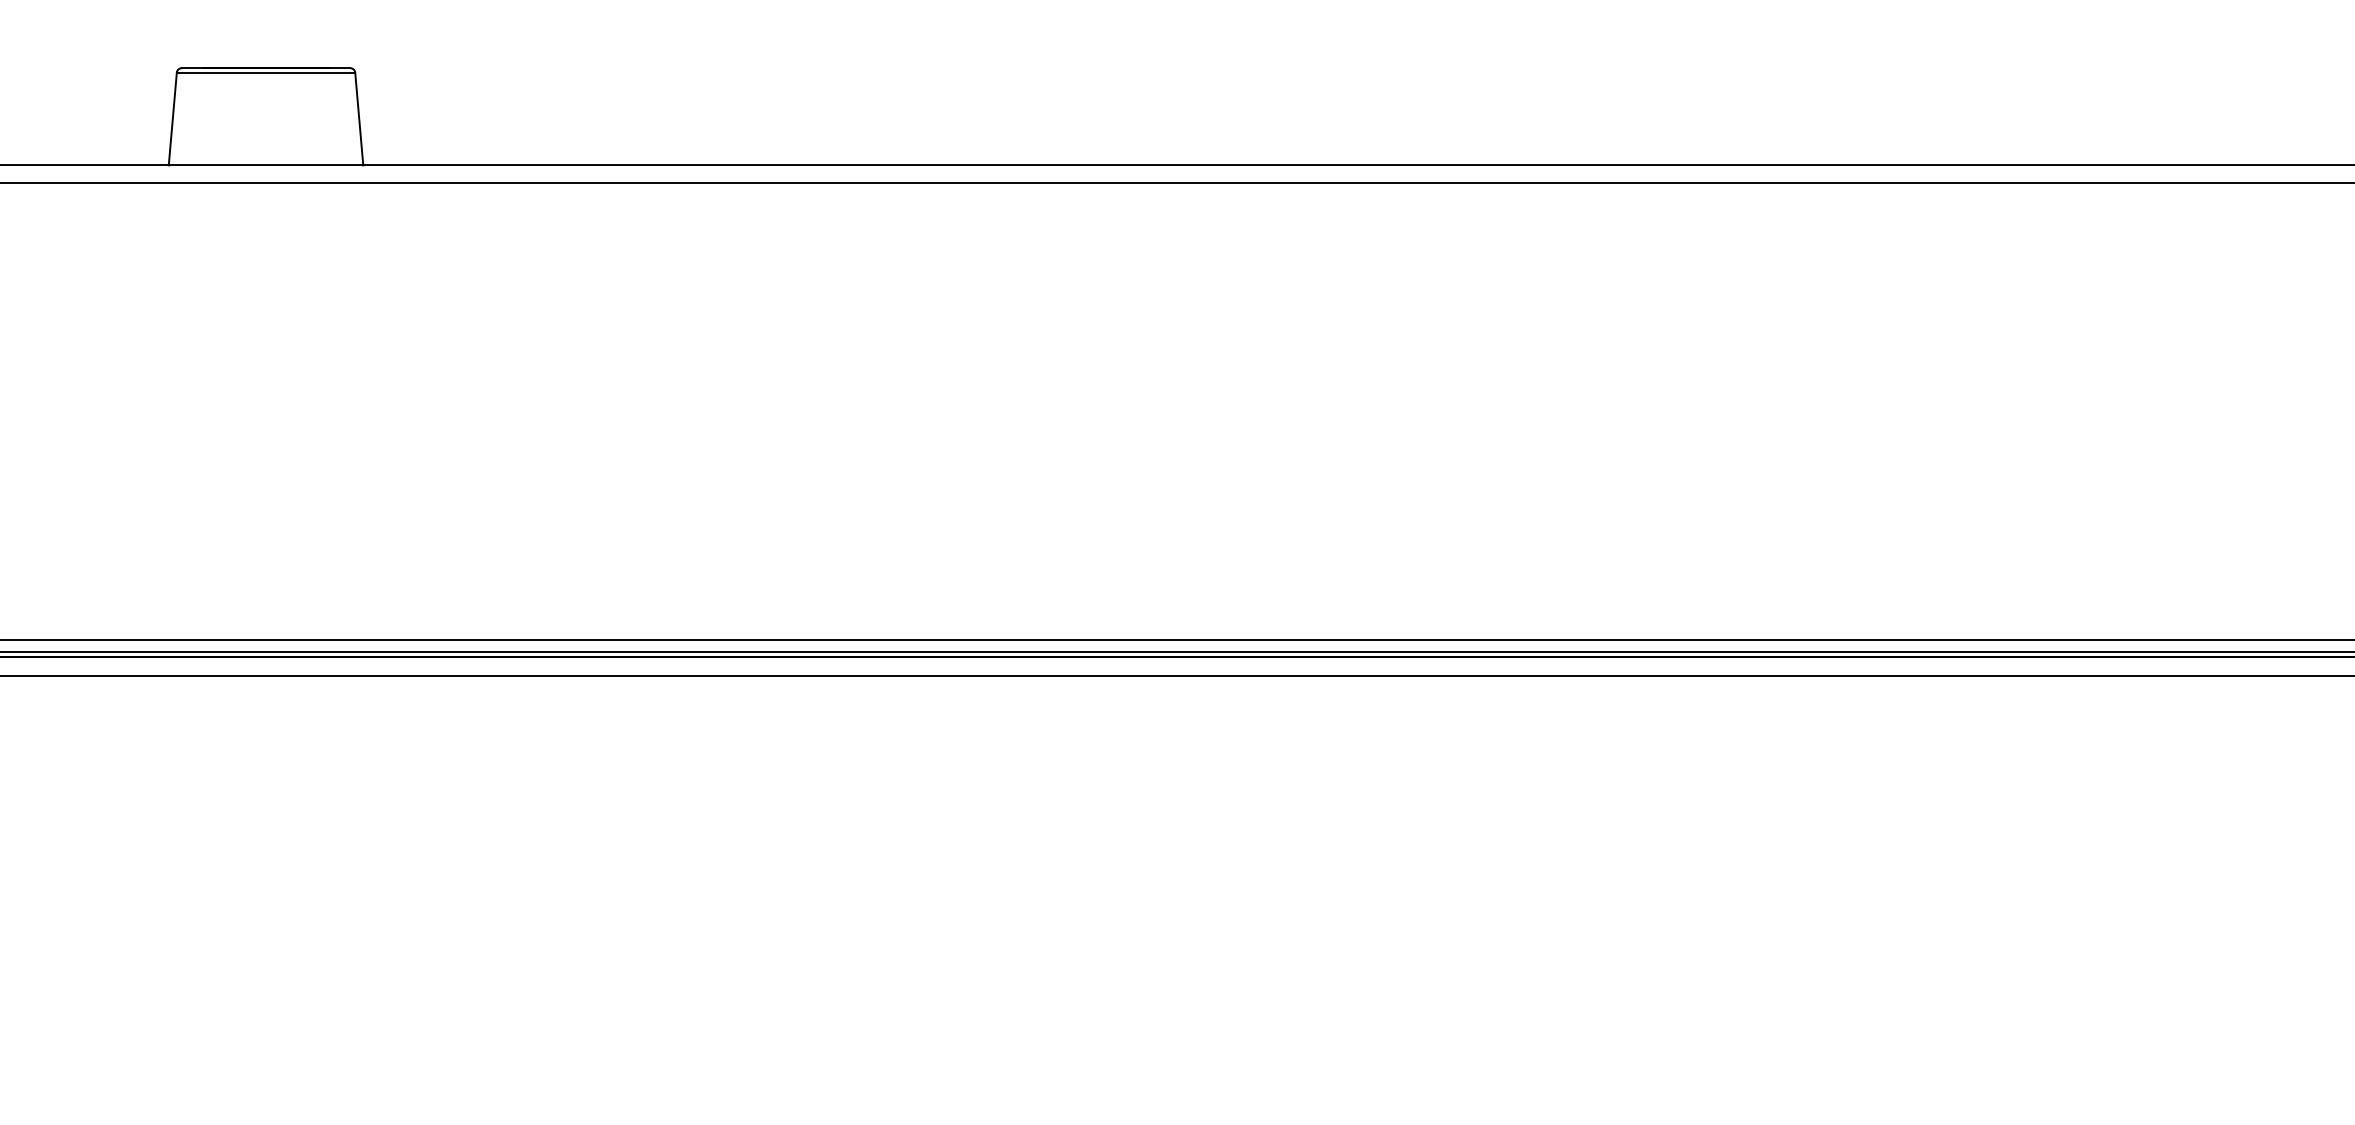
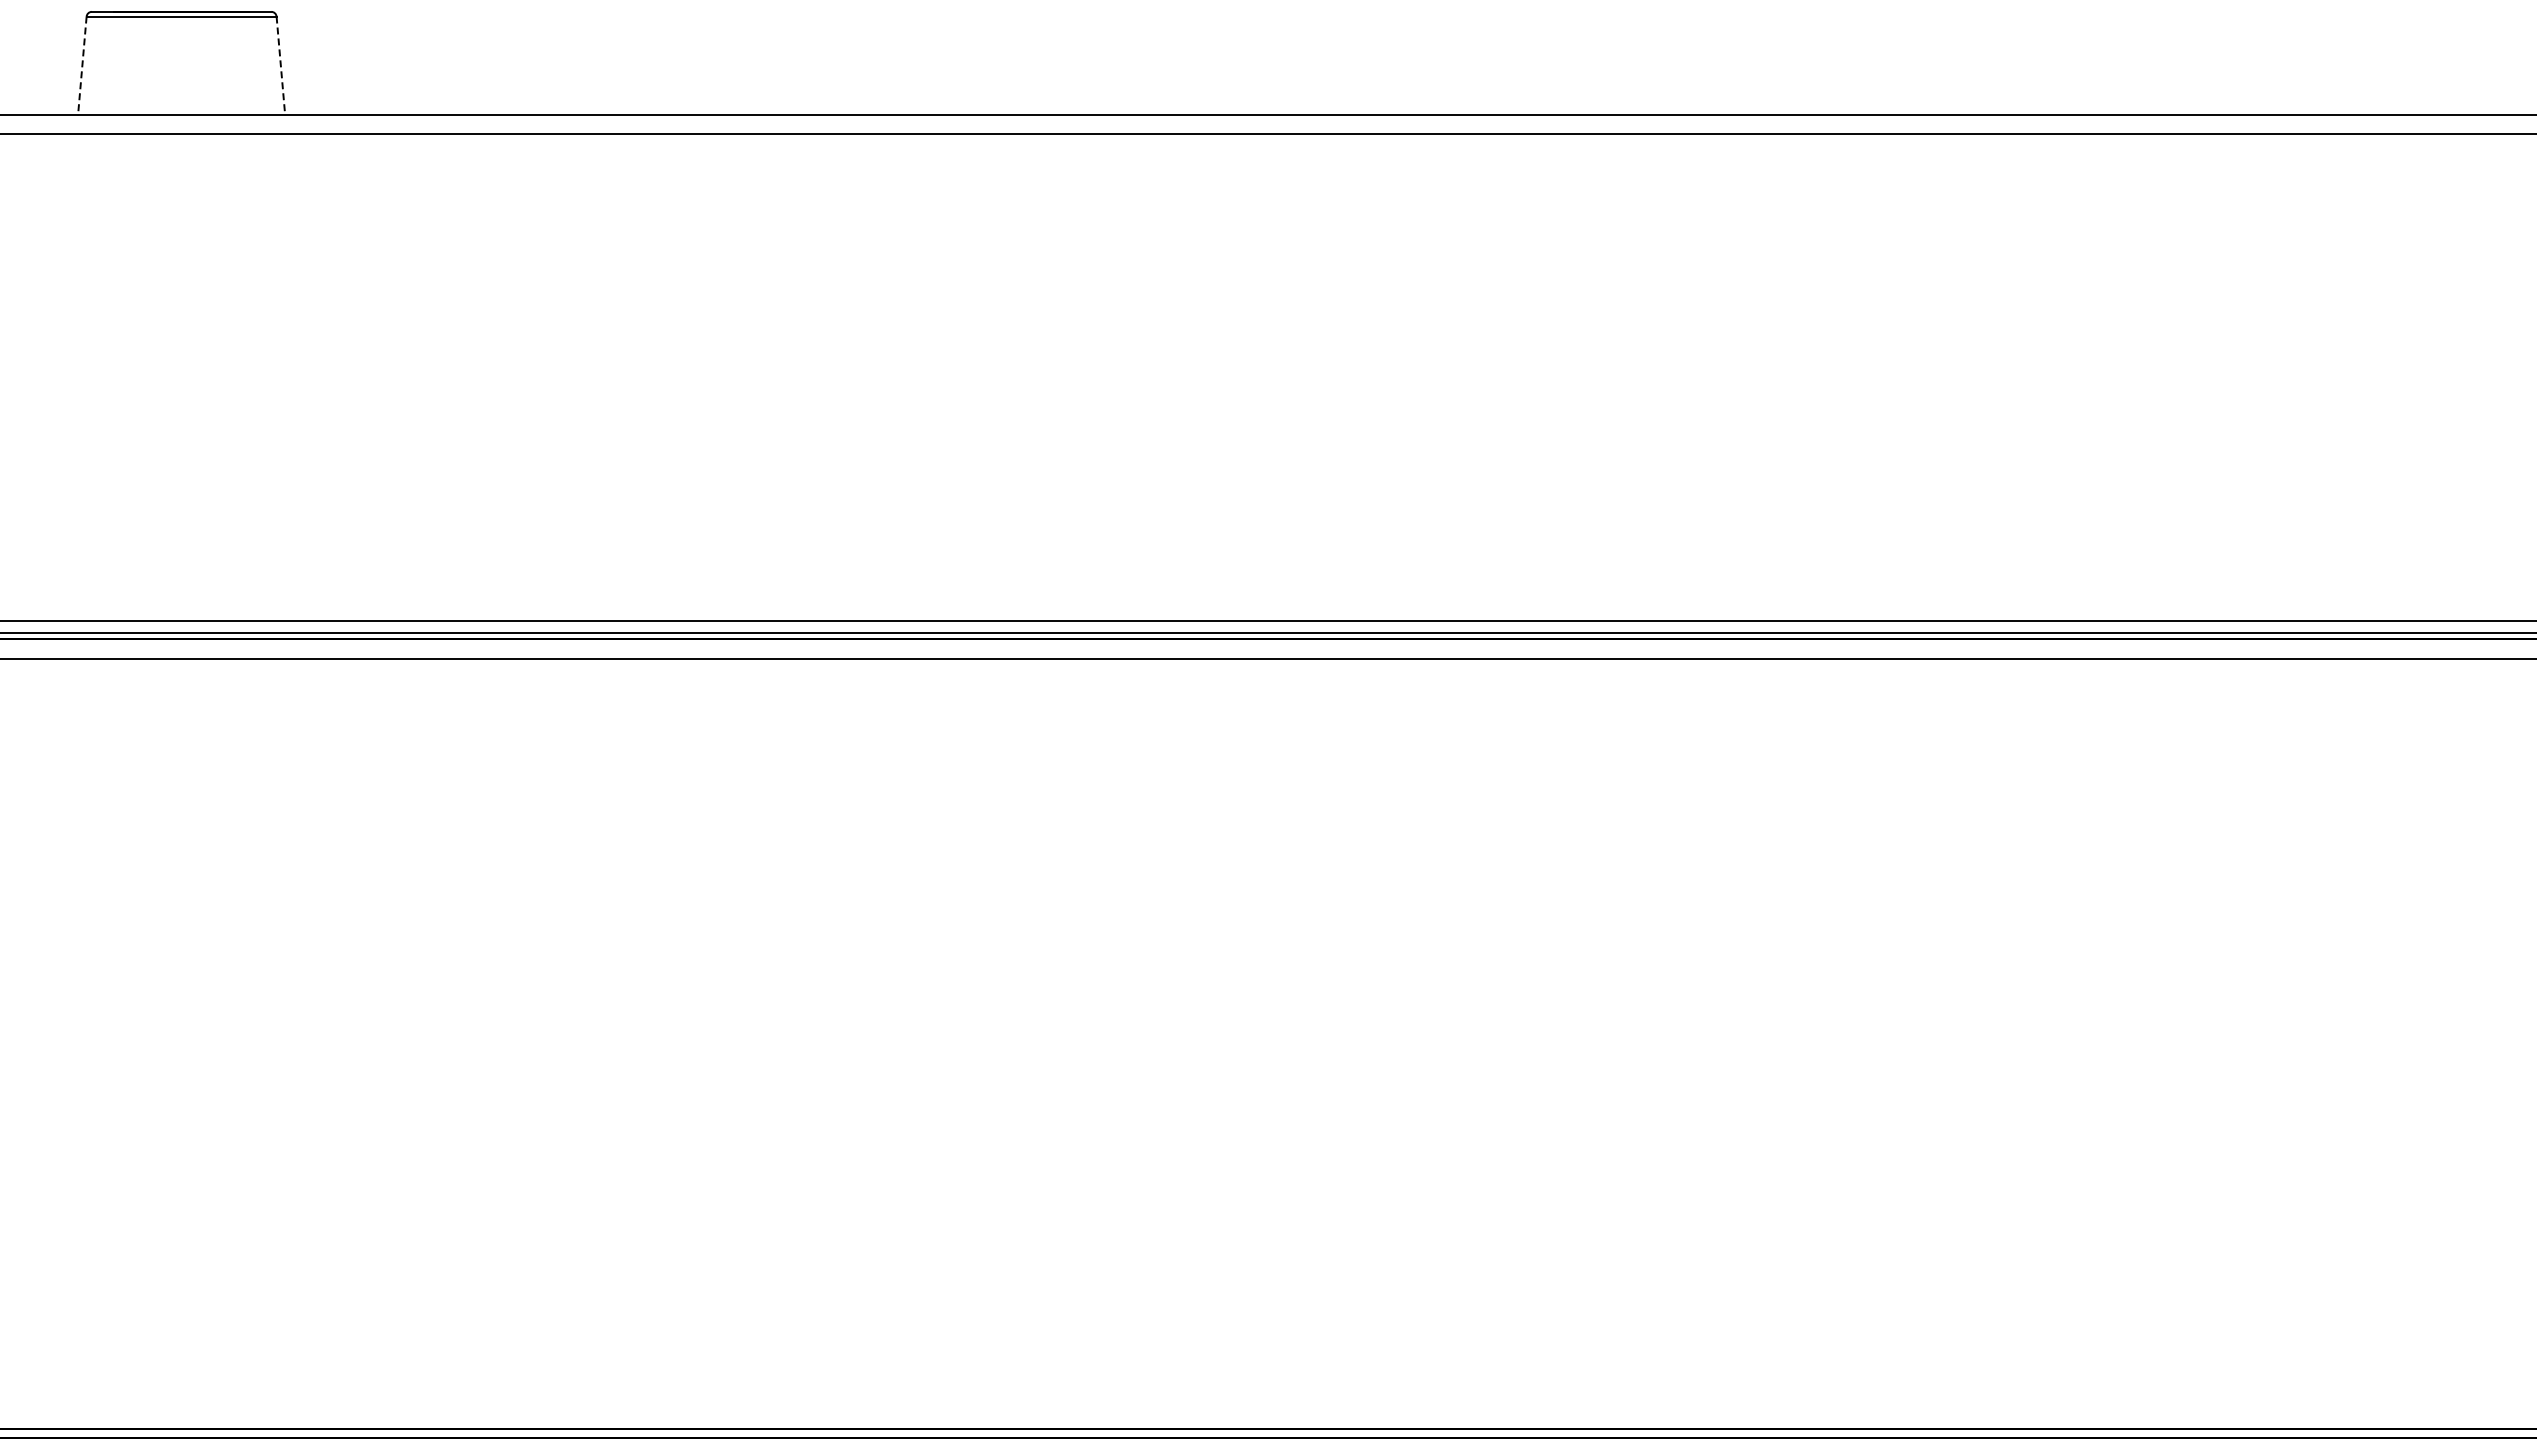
line: (172, 119) -> (82, 66), solid -> dashed
line: (358, 119) -> (280, 66), solid -> dashed

